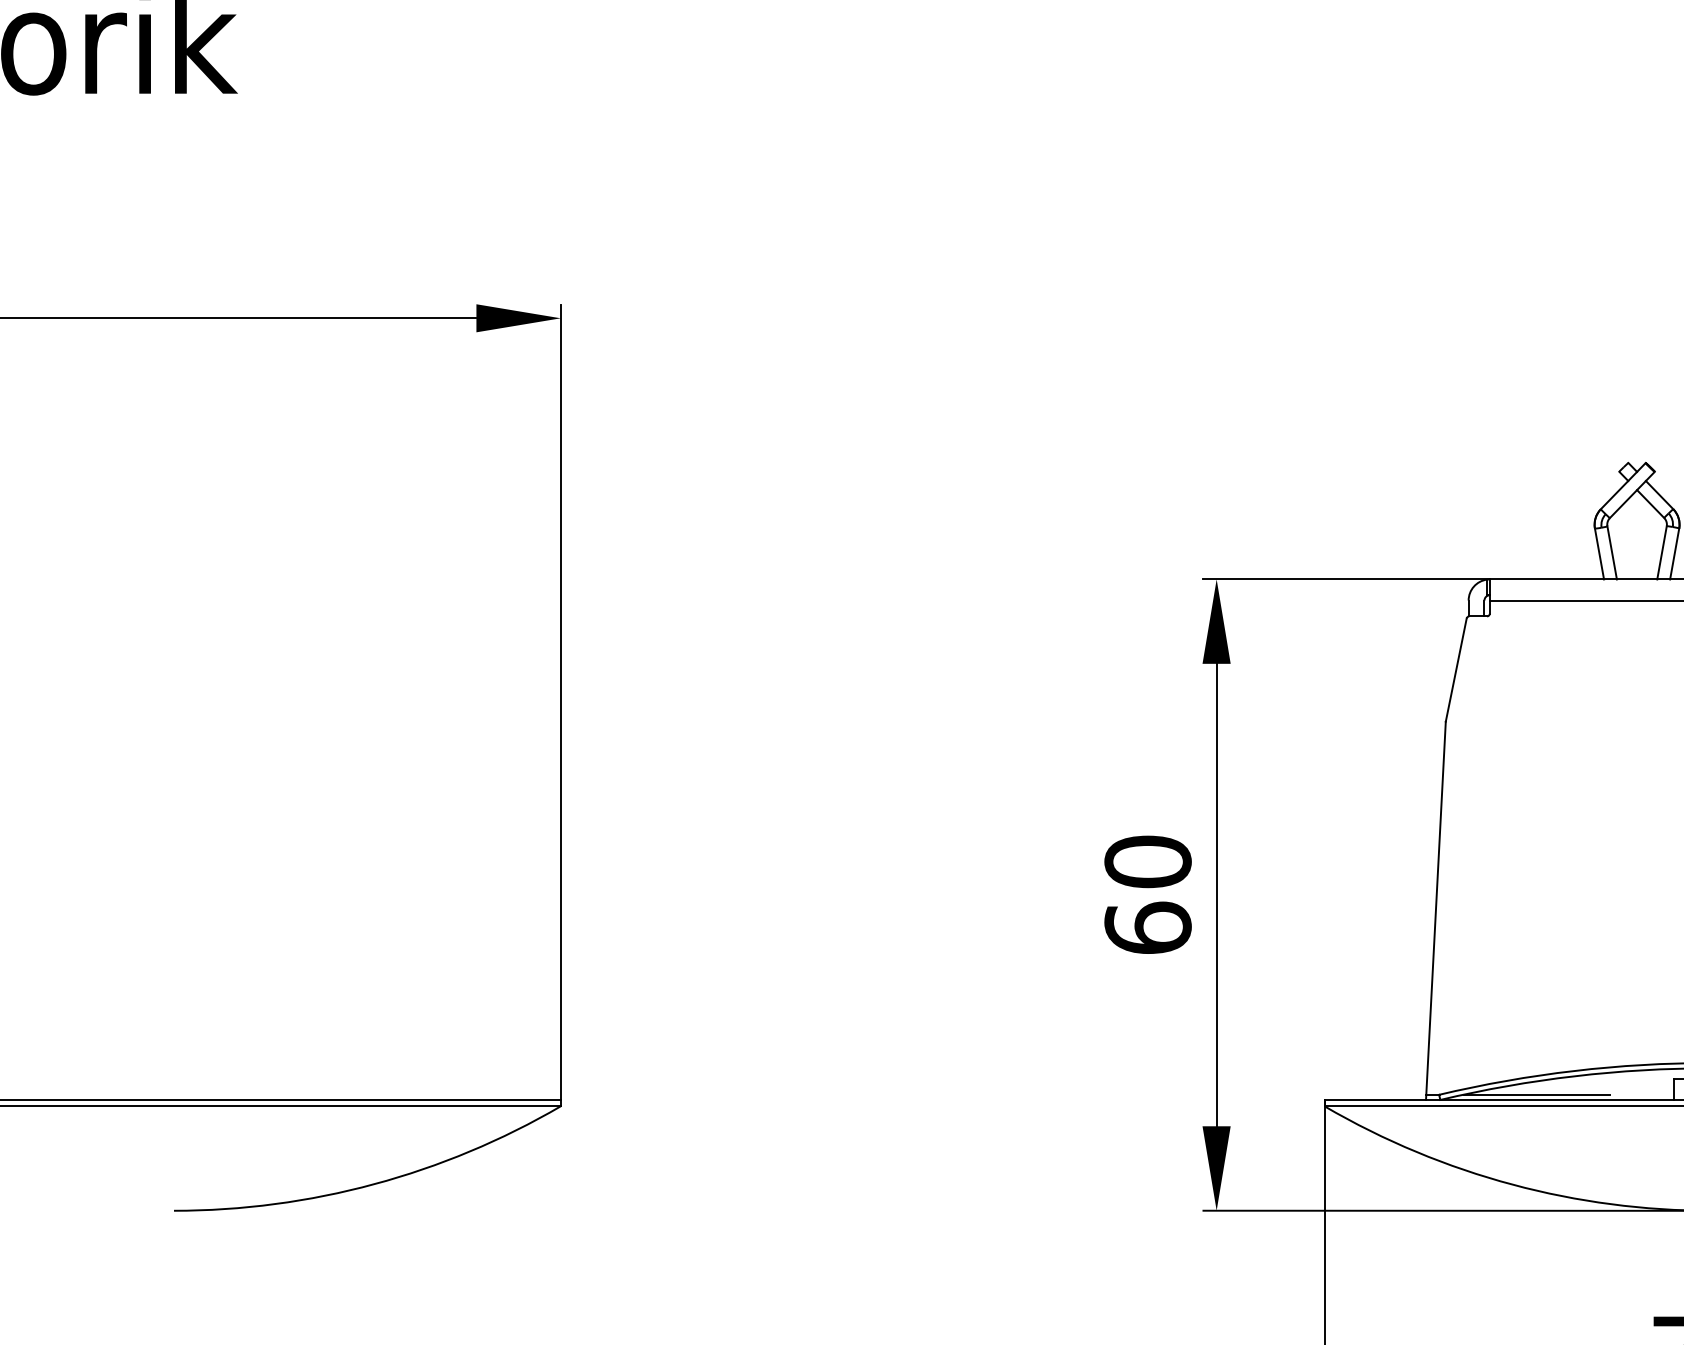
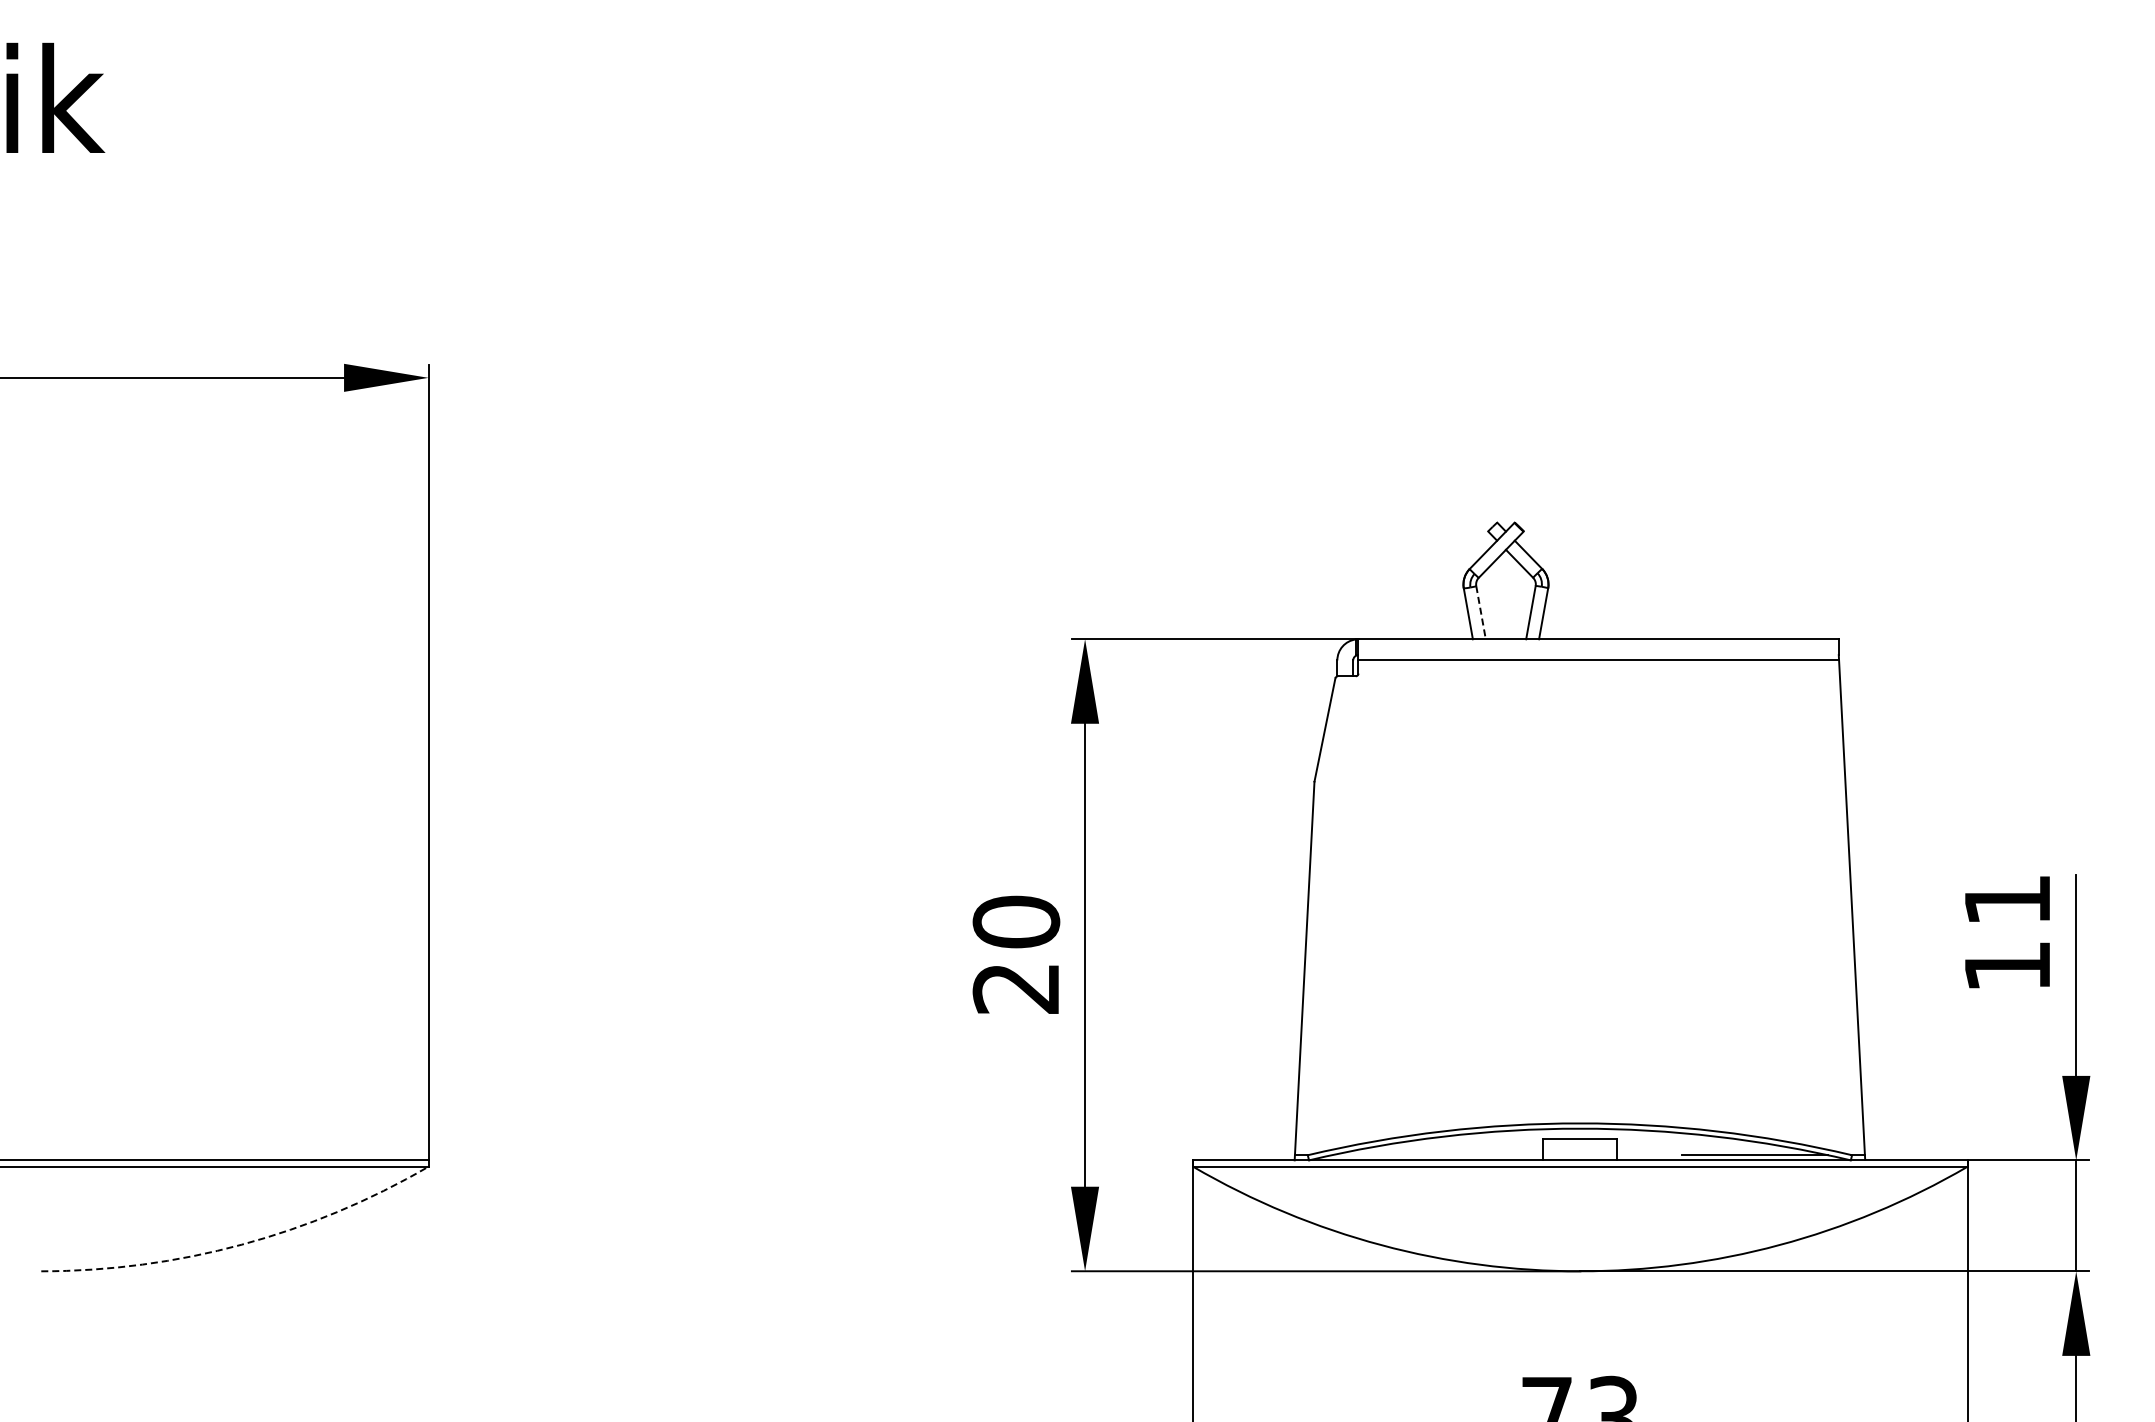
line: (1612, 553) -> (1481, 613), solid -> dashed
text: (1148, 927) -> (1016, 987), 60 -> 20
line: (1536, 1095) -> (1405, 1155), removed
arc: (373, 1183) -> (241, 1244), solid -> dashed

